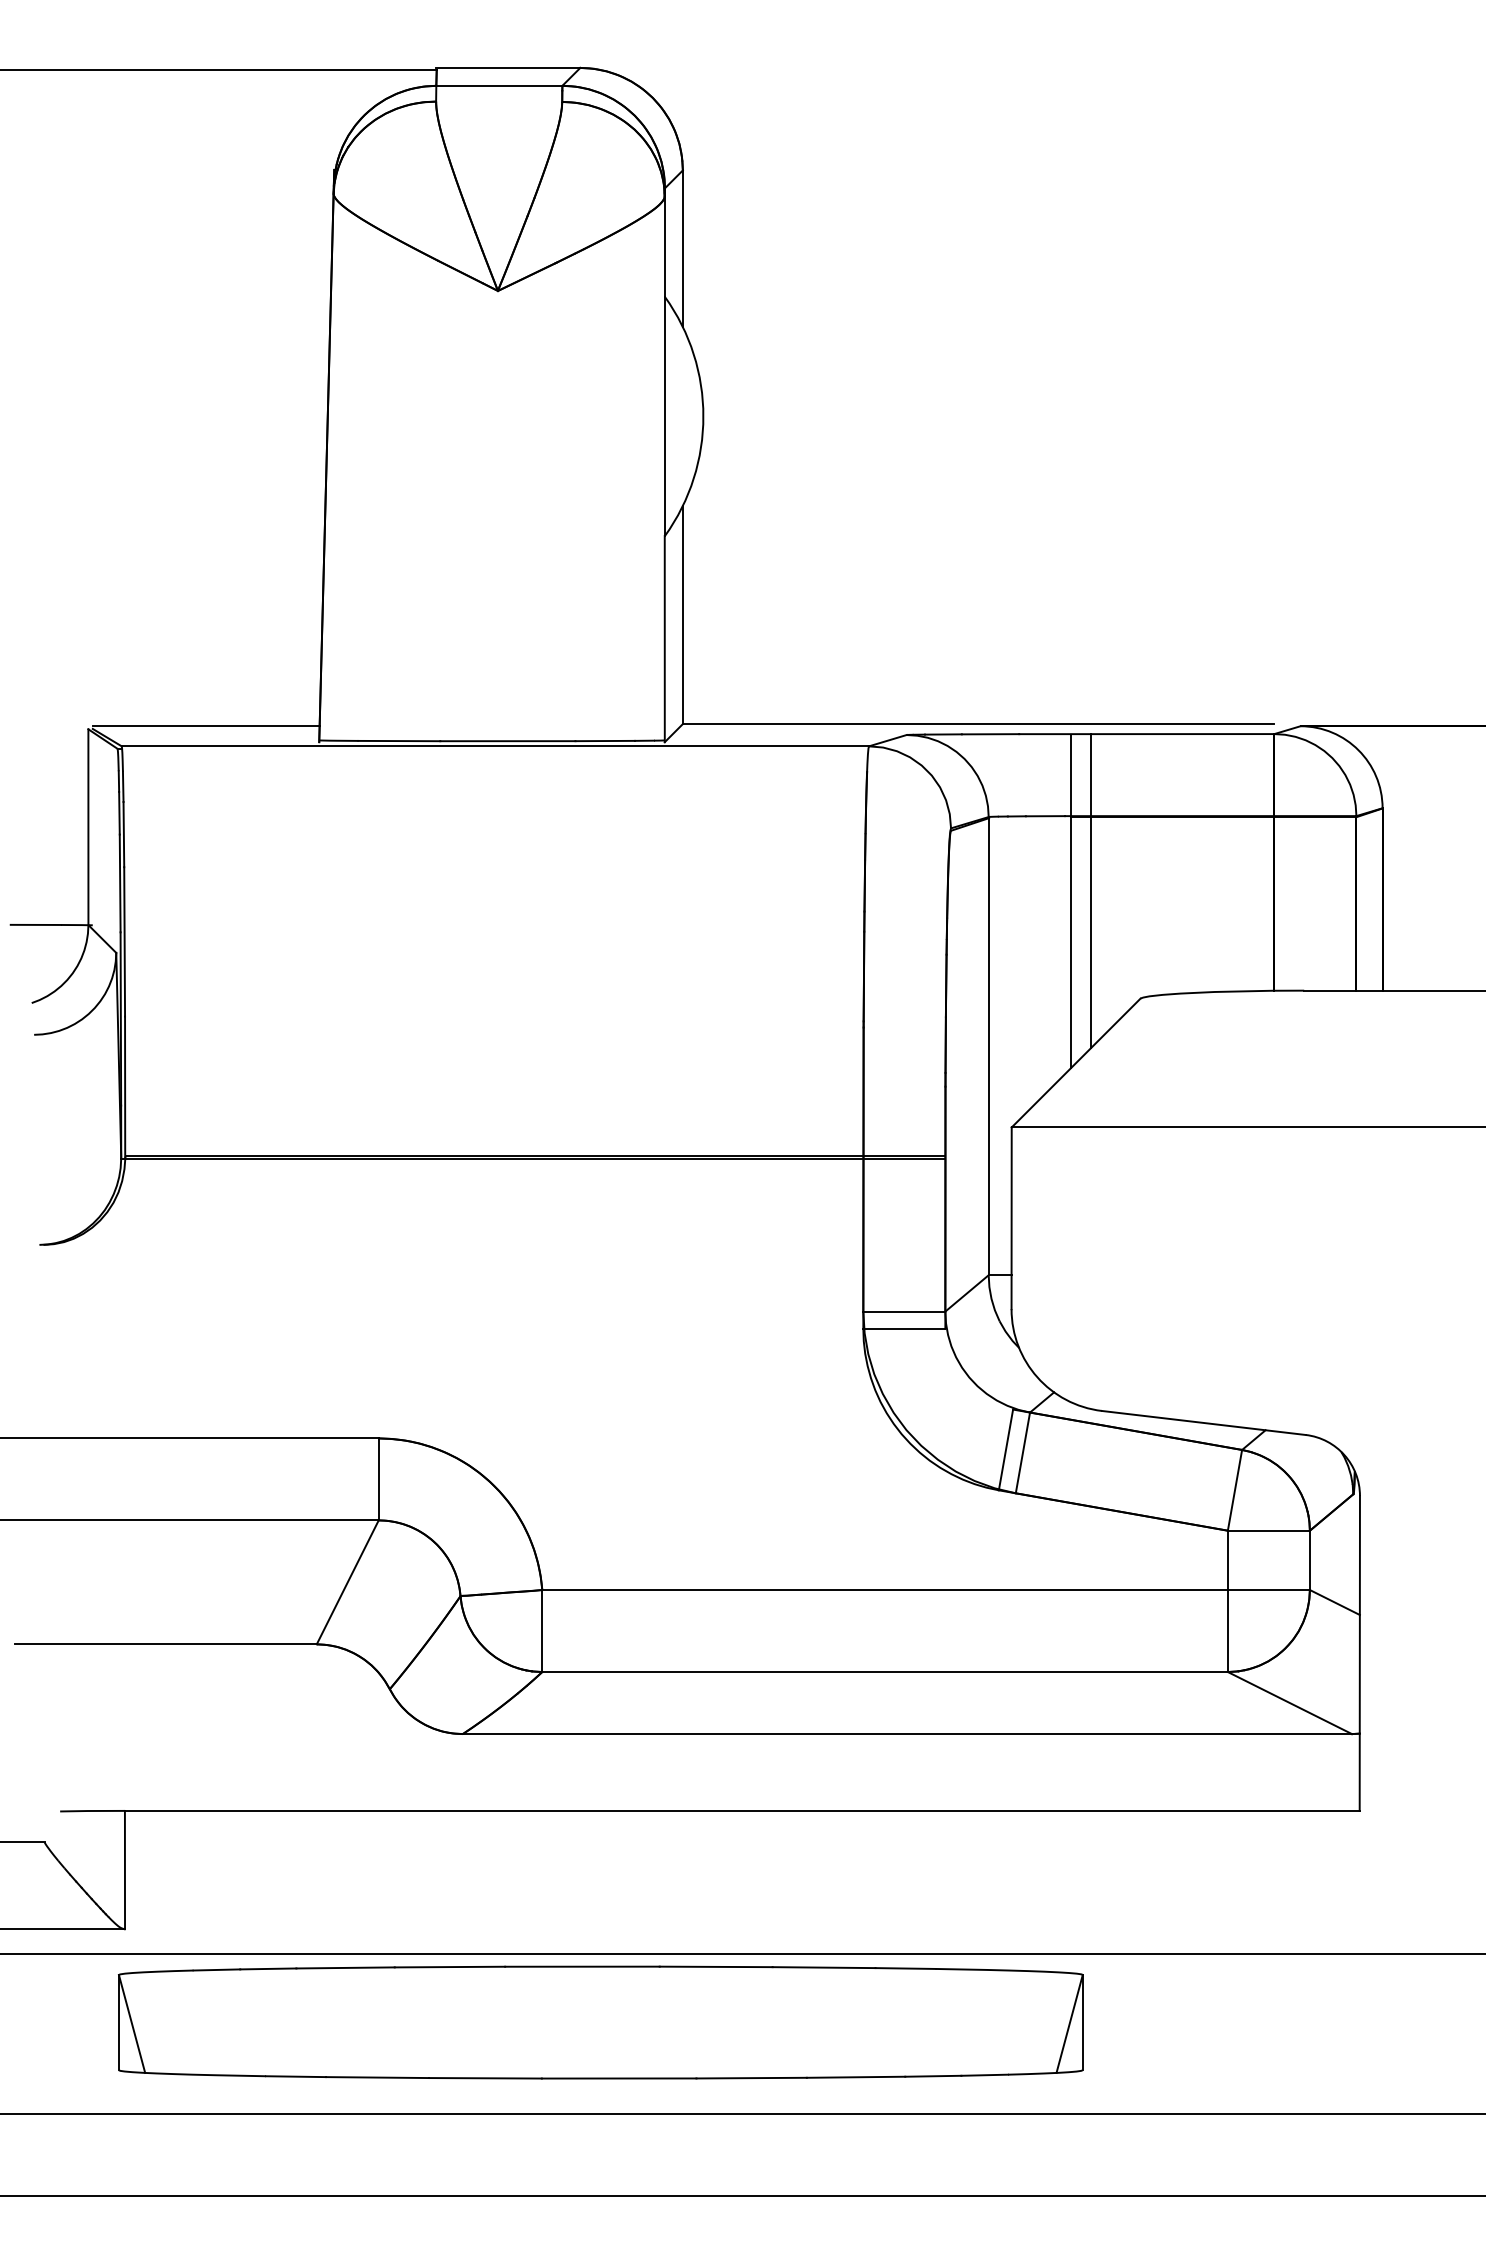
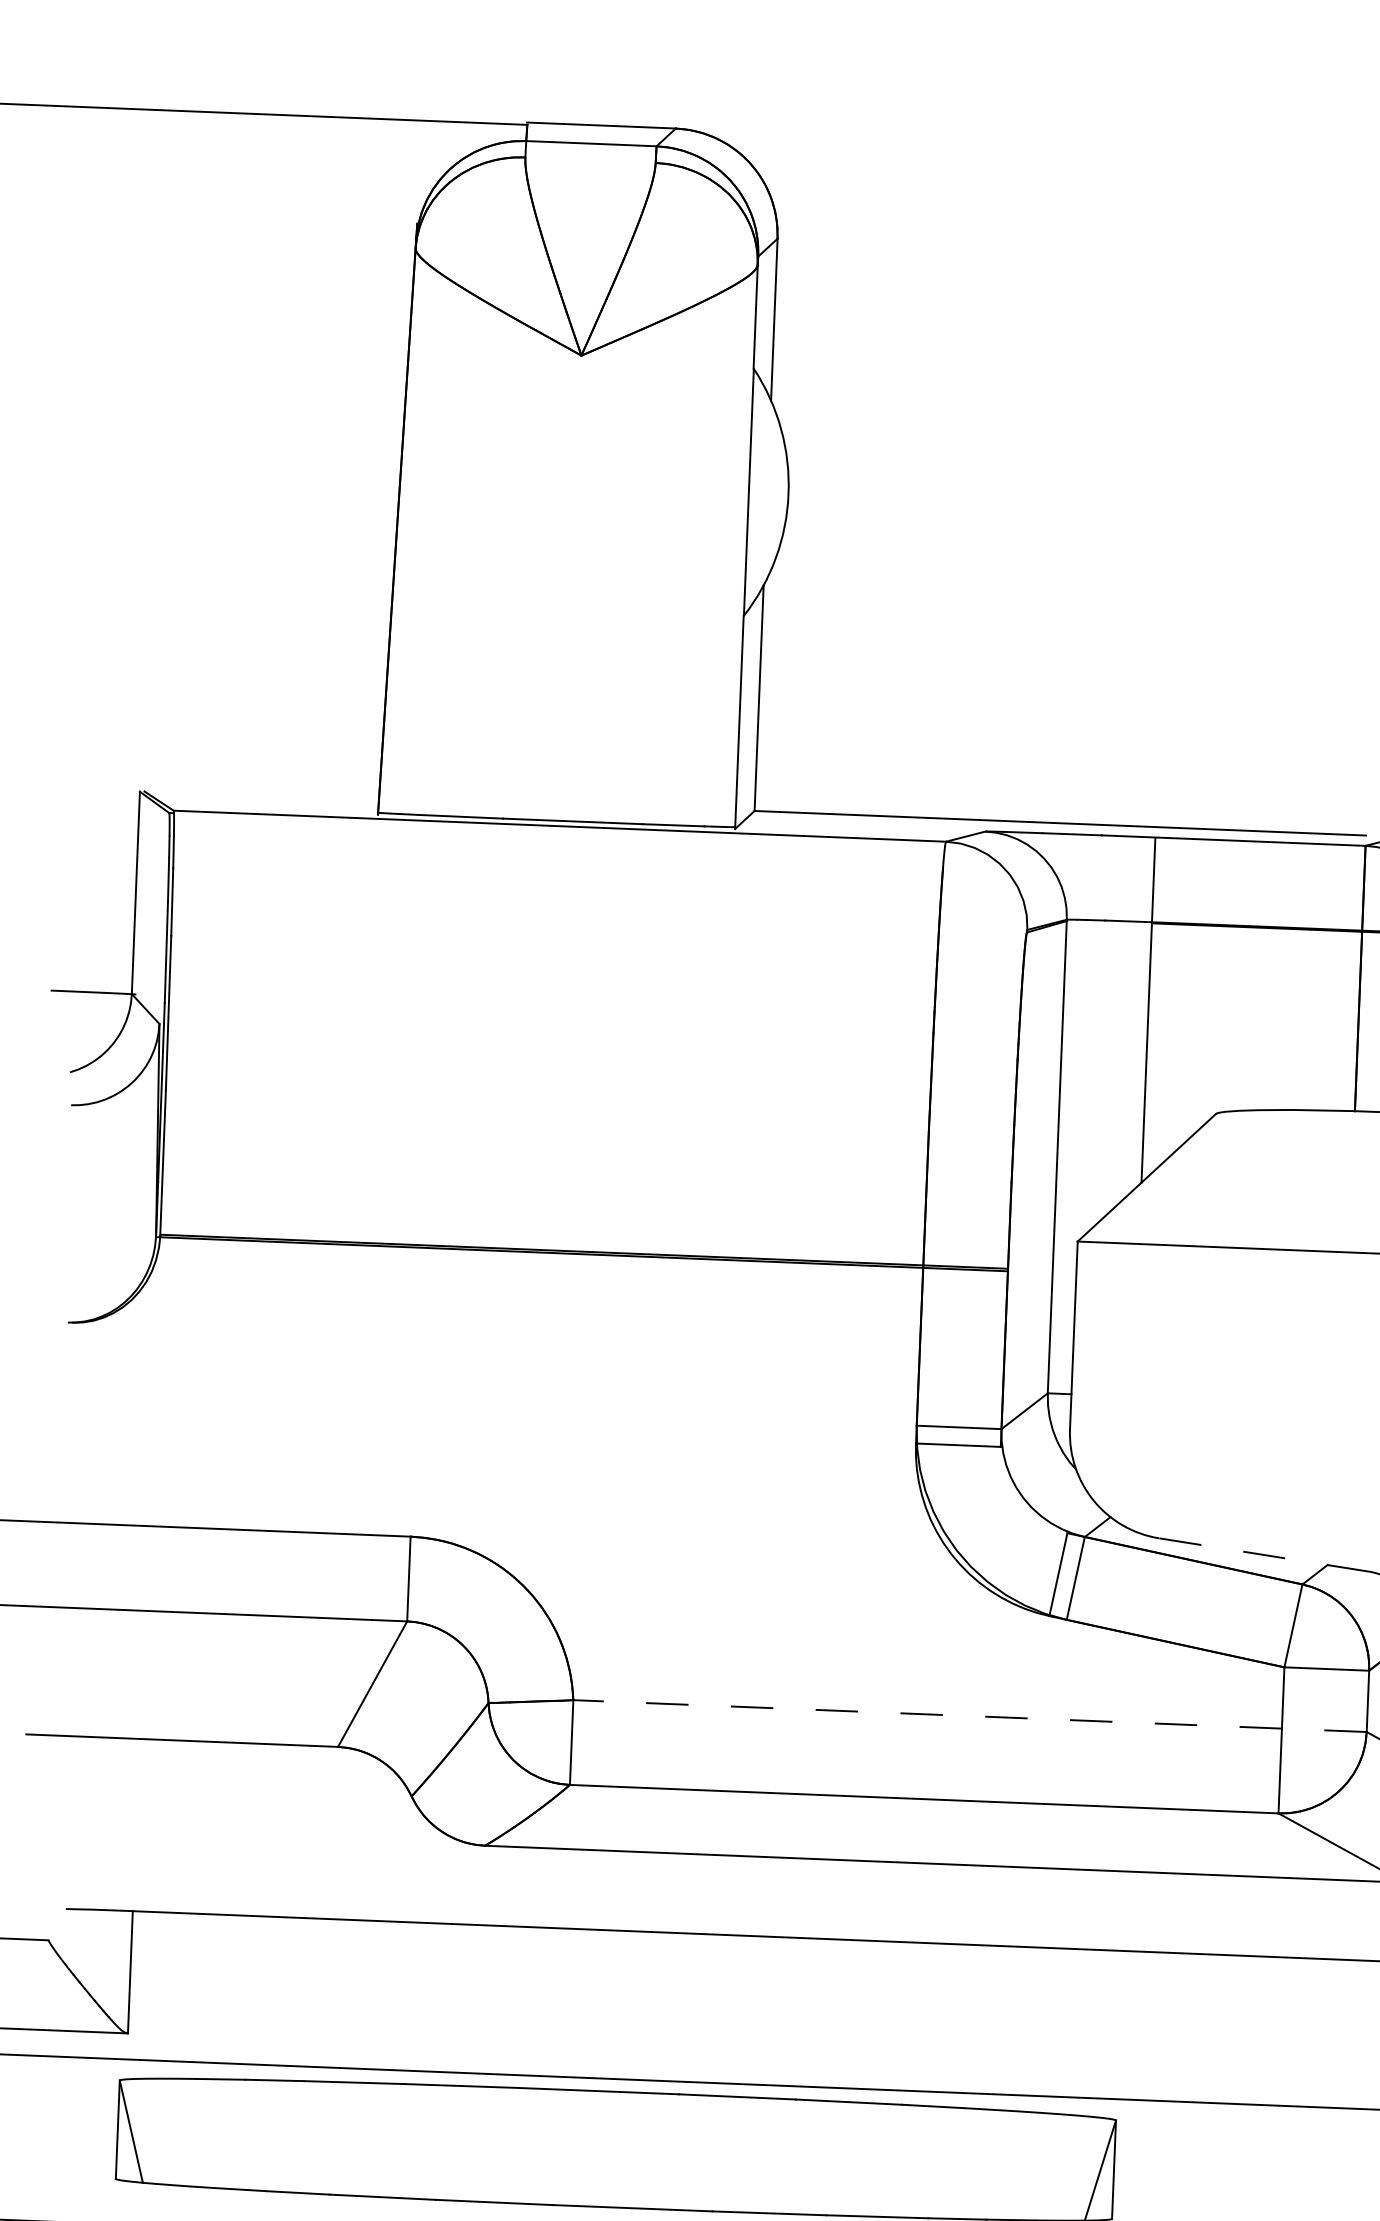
line: (205, 726) -> (261, 793), removed
line: (1091, 890) -> (1170, 999), removed
line: (1203, 1422) -> (1263, 1554), solid -> dashed
line: (926, 1590) -> (970, 1716), solid -> dashed

